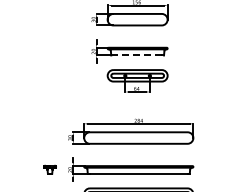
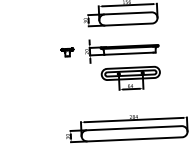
part: (73, 51) -> (67, 52), added
line: (136, 55) -> (128, 53), dashed -> solid

